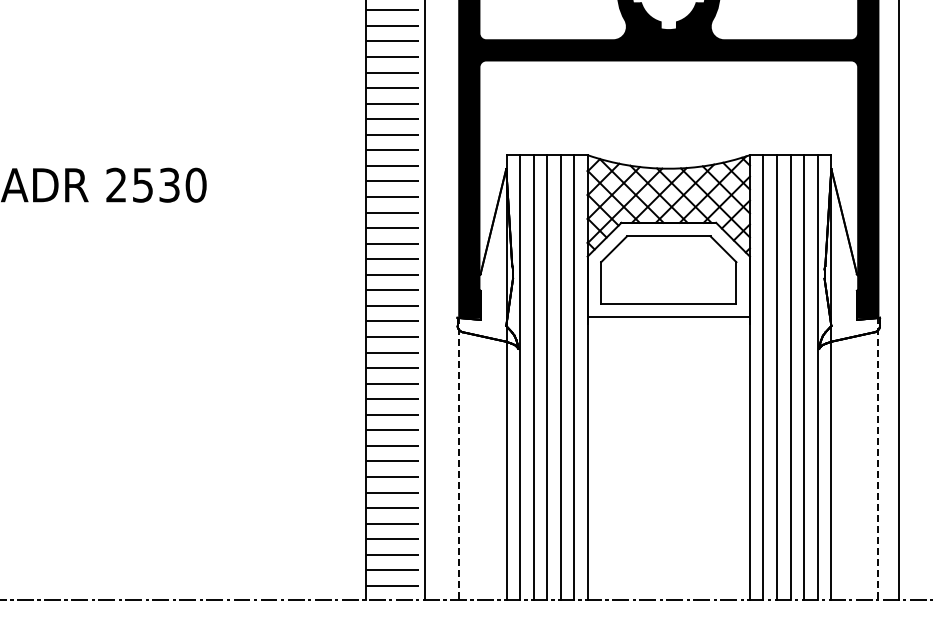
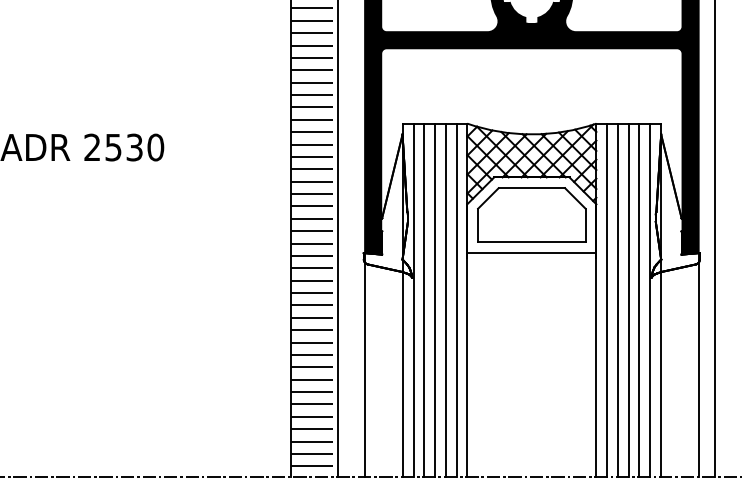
line: (459, 459) -> (365, 365), dashed -> solid
line: (878, 459) -> (698, 365), dashed -> solid

